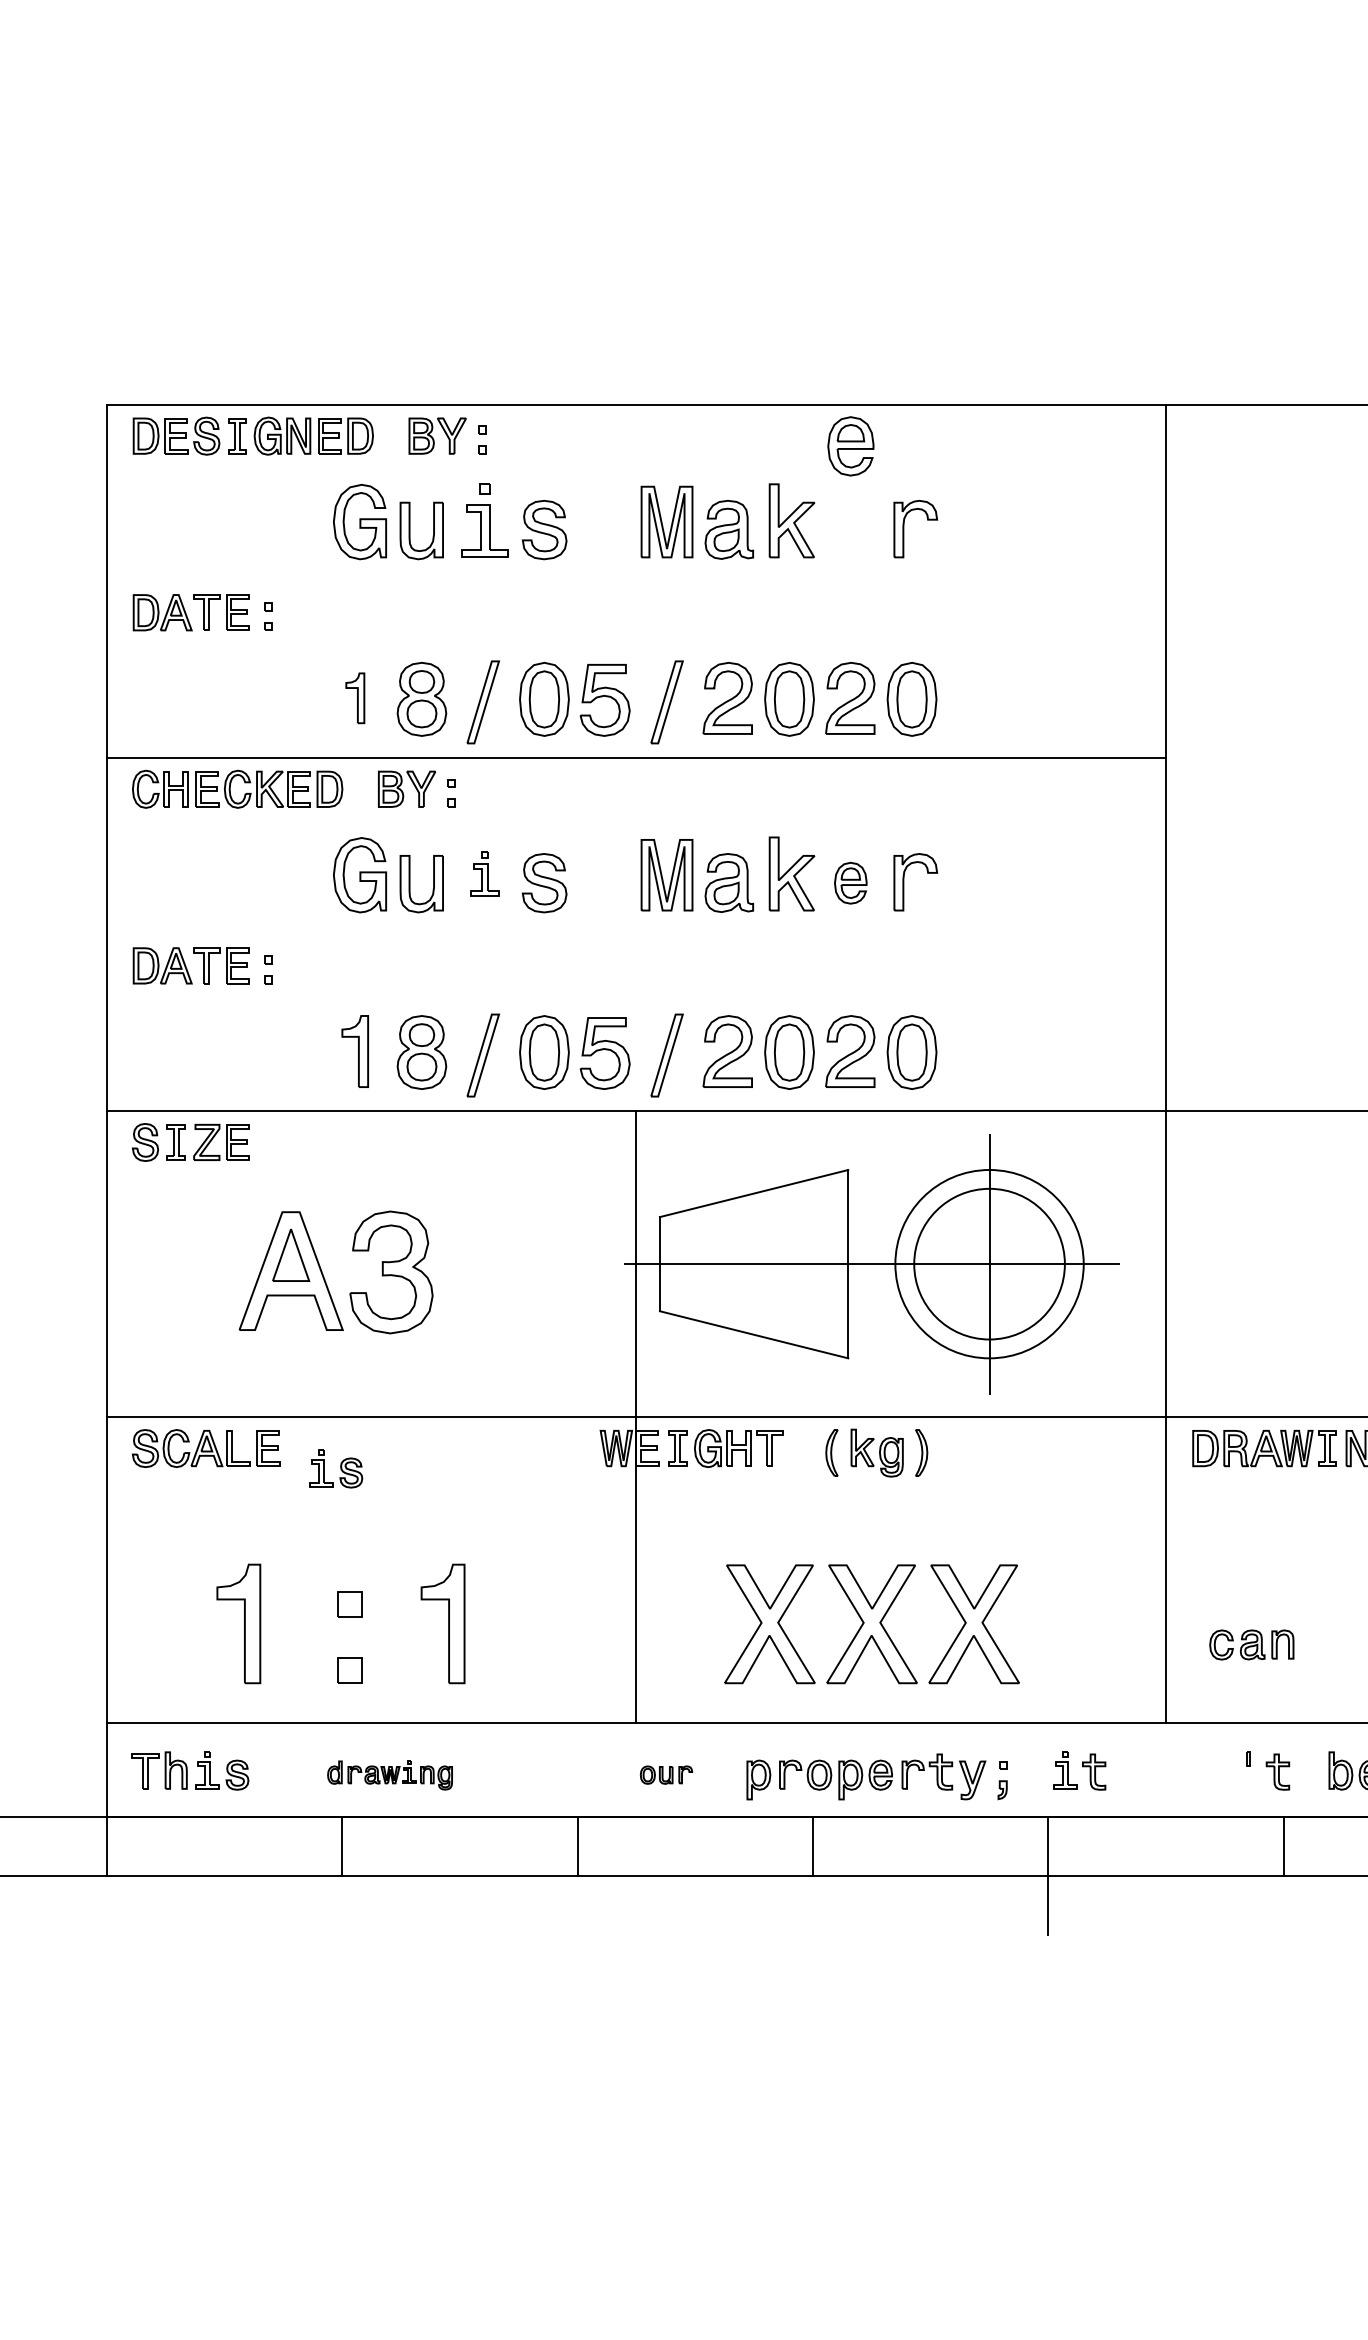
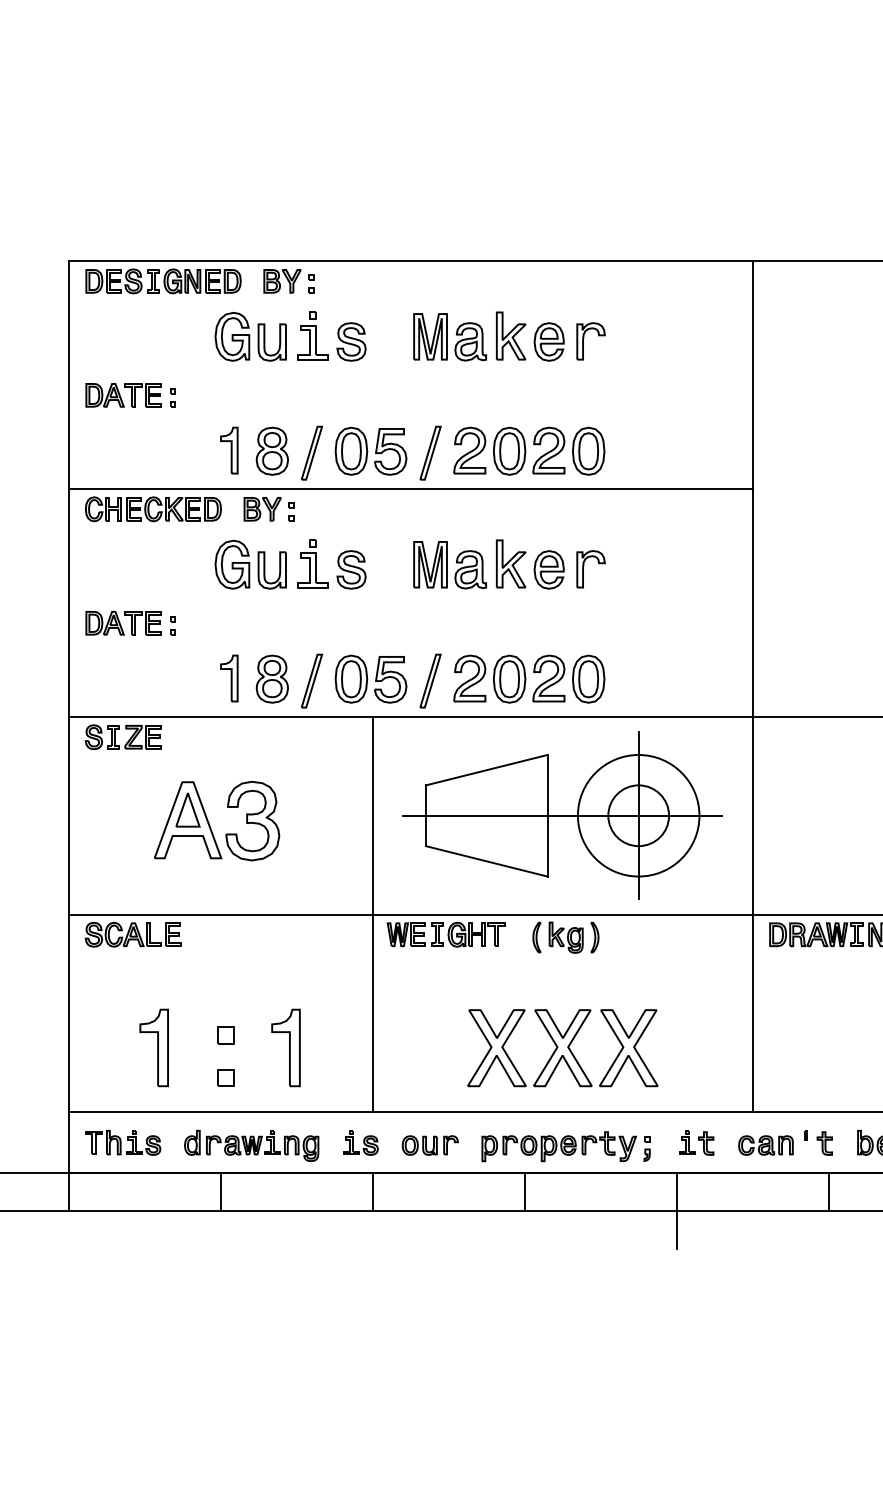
part: (849, 445) -> (548, 341), moved
part: (355, 698) -> (229, 450), size x1.43
part: (484, 873) -> (312, 563), size x1.67
part: (849, 882) -> (548, 569), size x1.43
circle: (989, 1263) -> (638, 815), size x0.62
line: (635, 1417) -> (372, 914), moved
part: (335, 1468) -> (360, 1142), moved
part: (1251, 1644) -> (765, 1145), moved
part: (389, 1775) -> (251, 1145), size x1.67
part: (665, 1775) -> (429, 1145), size x1.67

